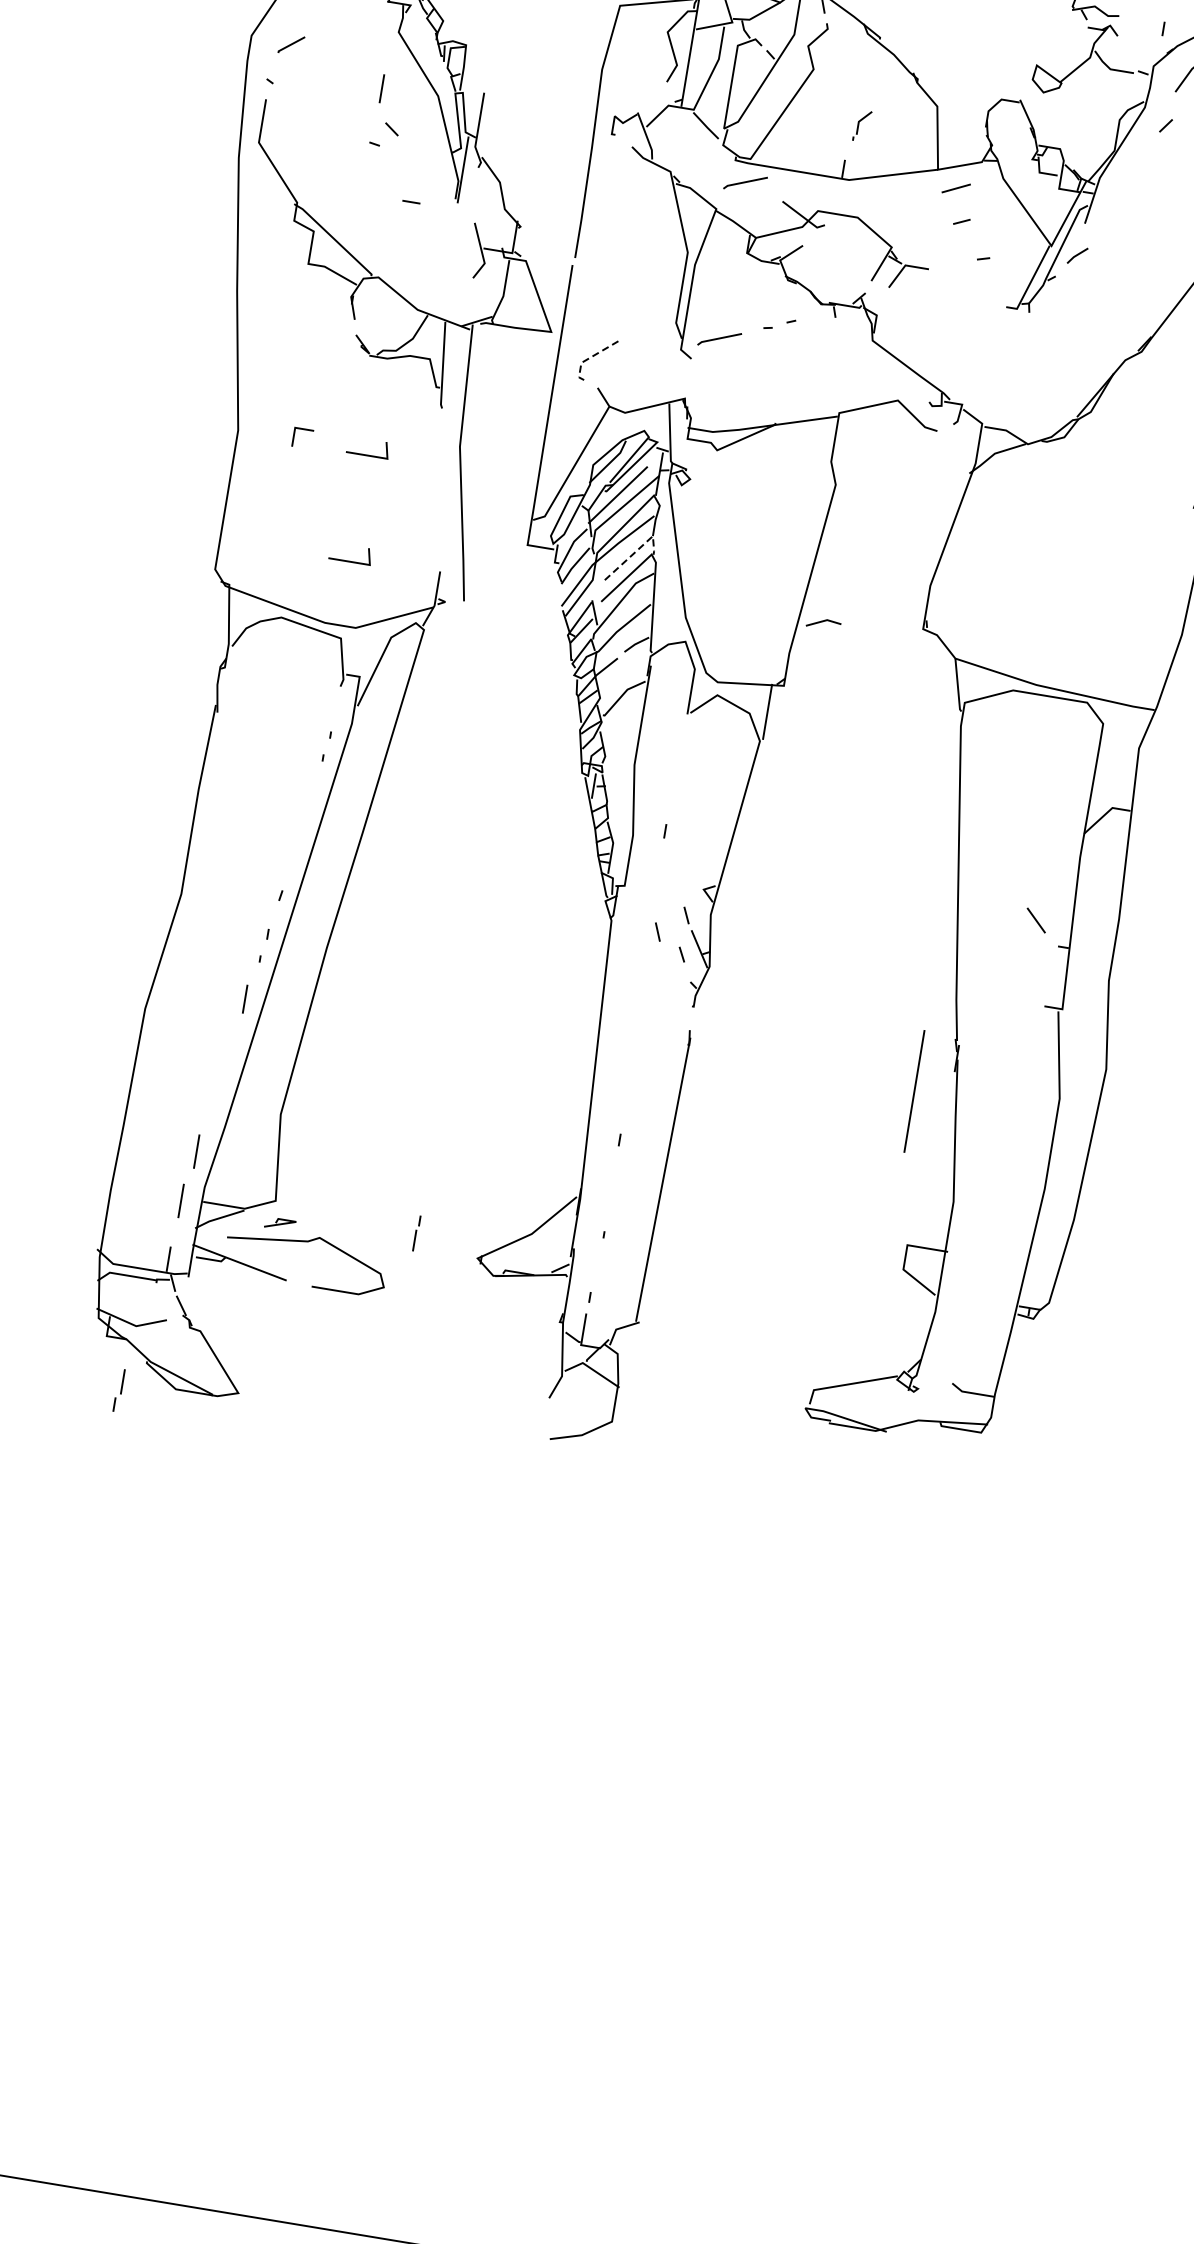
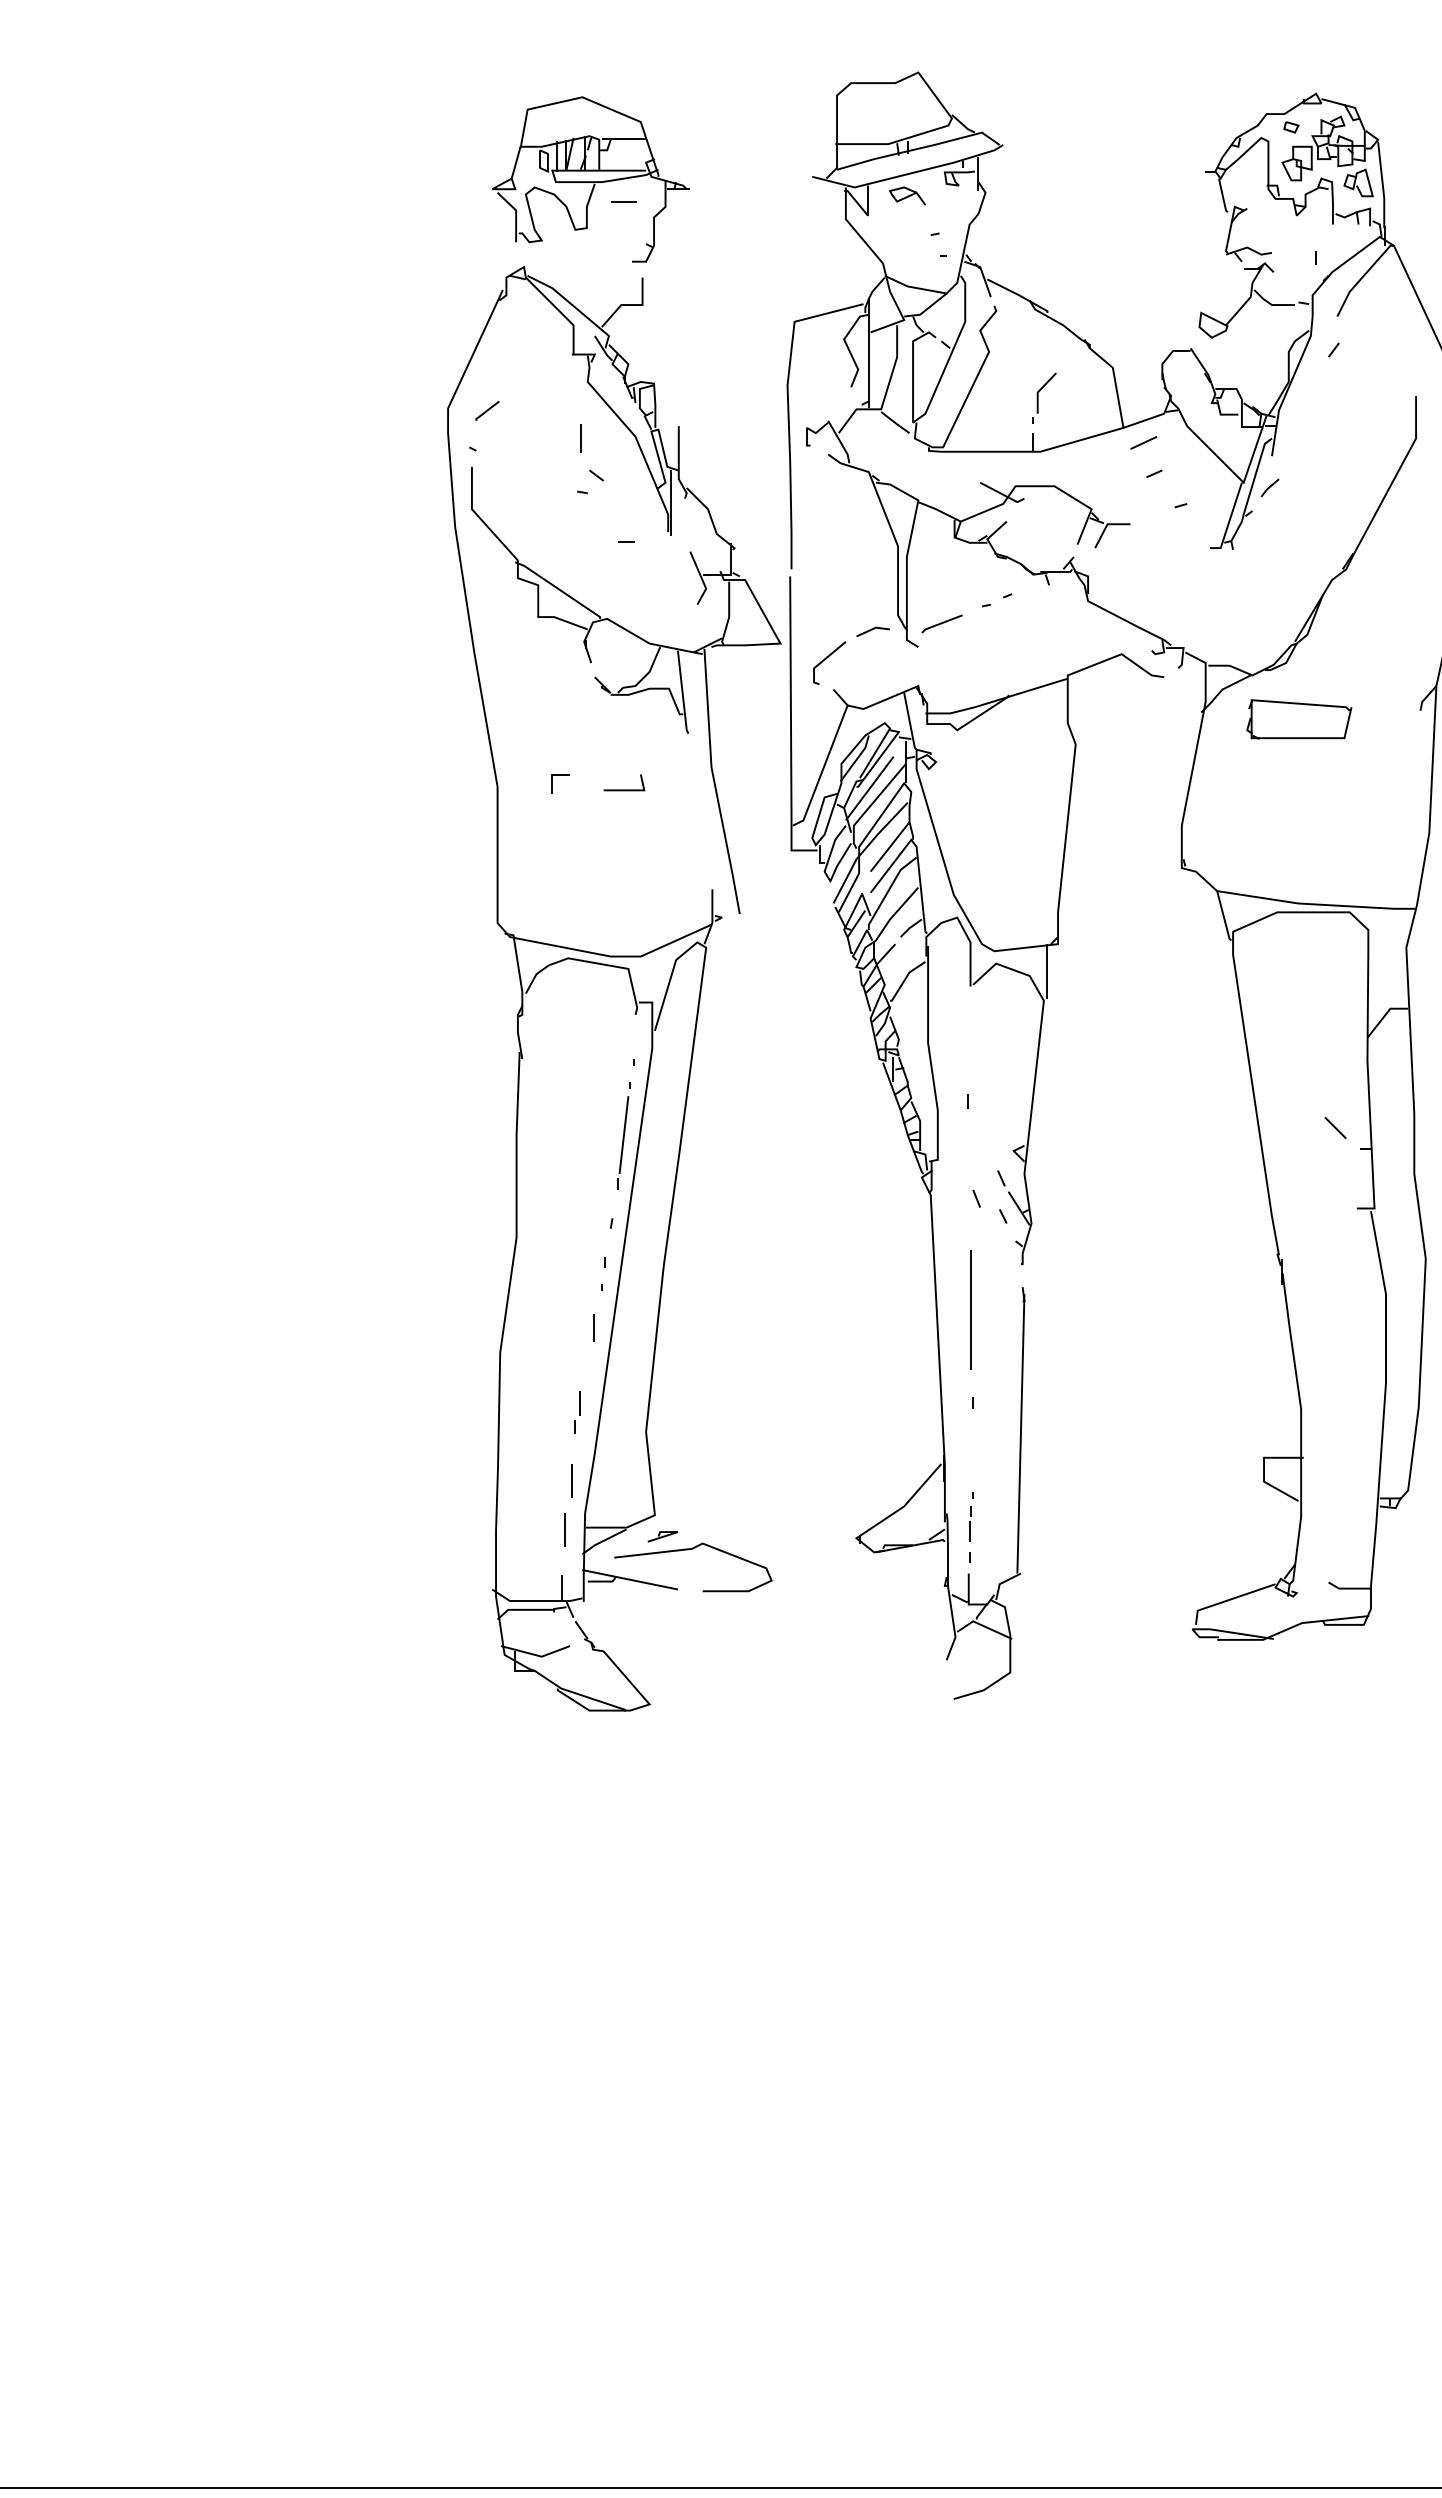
part: (862, 125) -> (1044, 397), size x1.67
line: (745, 182) -> (941, 470), removed
line: (588, 358) -> (820, 662), dashed -> solid
part: (1068, 497) -> (1299, 719), added
line: (636, 550) -> (896, 838), dashed -> solid
line: (349, 560) -> (624, 893), removed
line: (823, 622) -> (872, 630), moved
line: (306, 814) -> (623, 1142), added
line: (913, 1090) -> (970, 1309), moved
line: (416, 1232) -> (970, 1523), moved
part: (119, 1390) -> (577, 1412), moved

